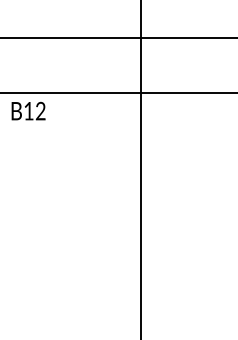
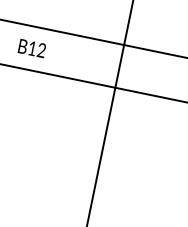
text: (28, 110) -> (32, 47), moved

